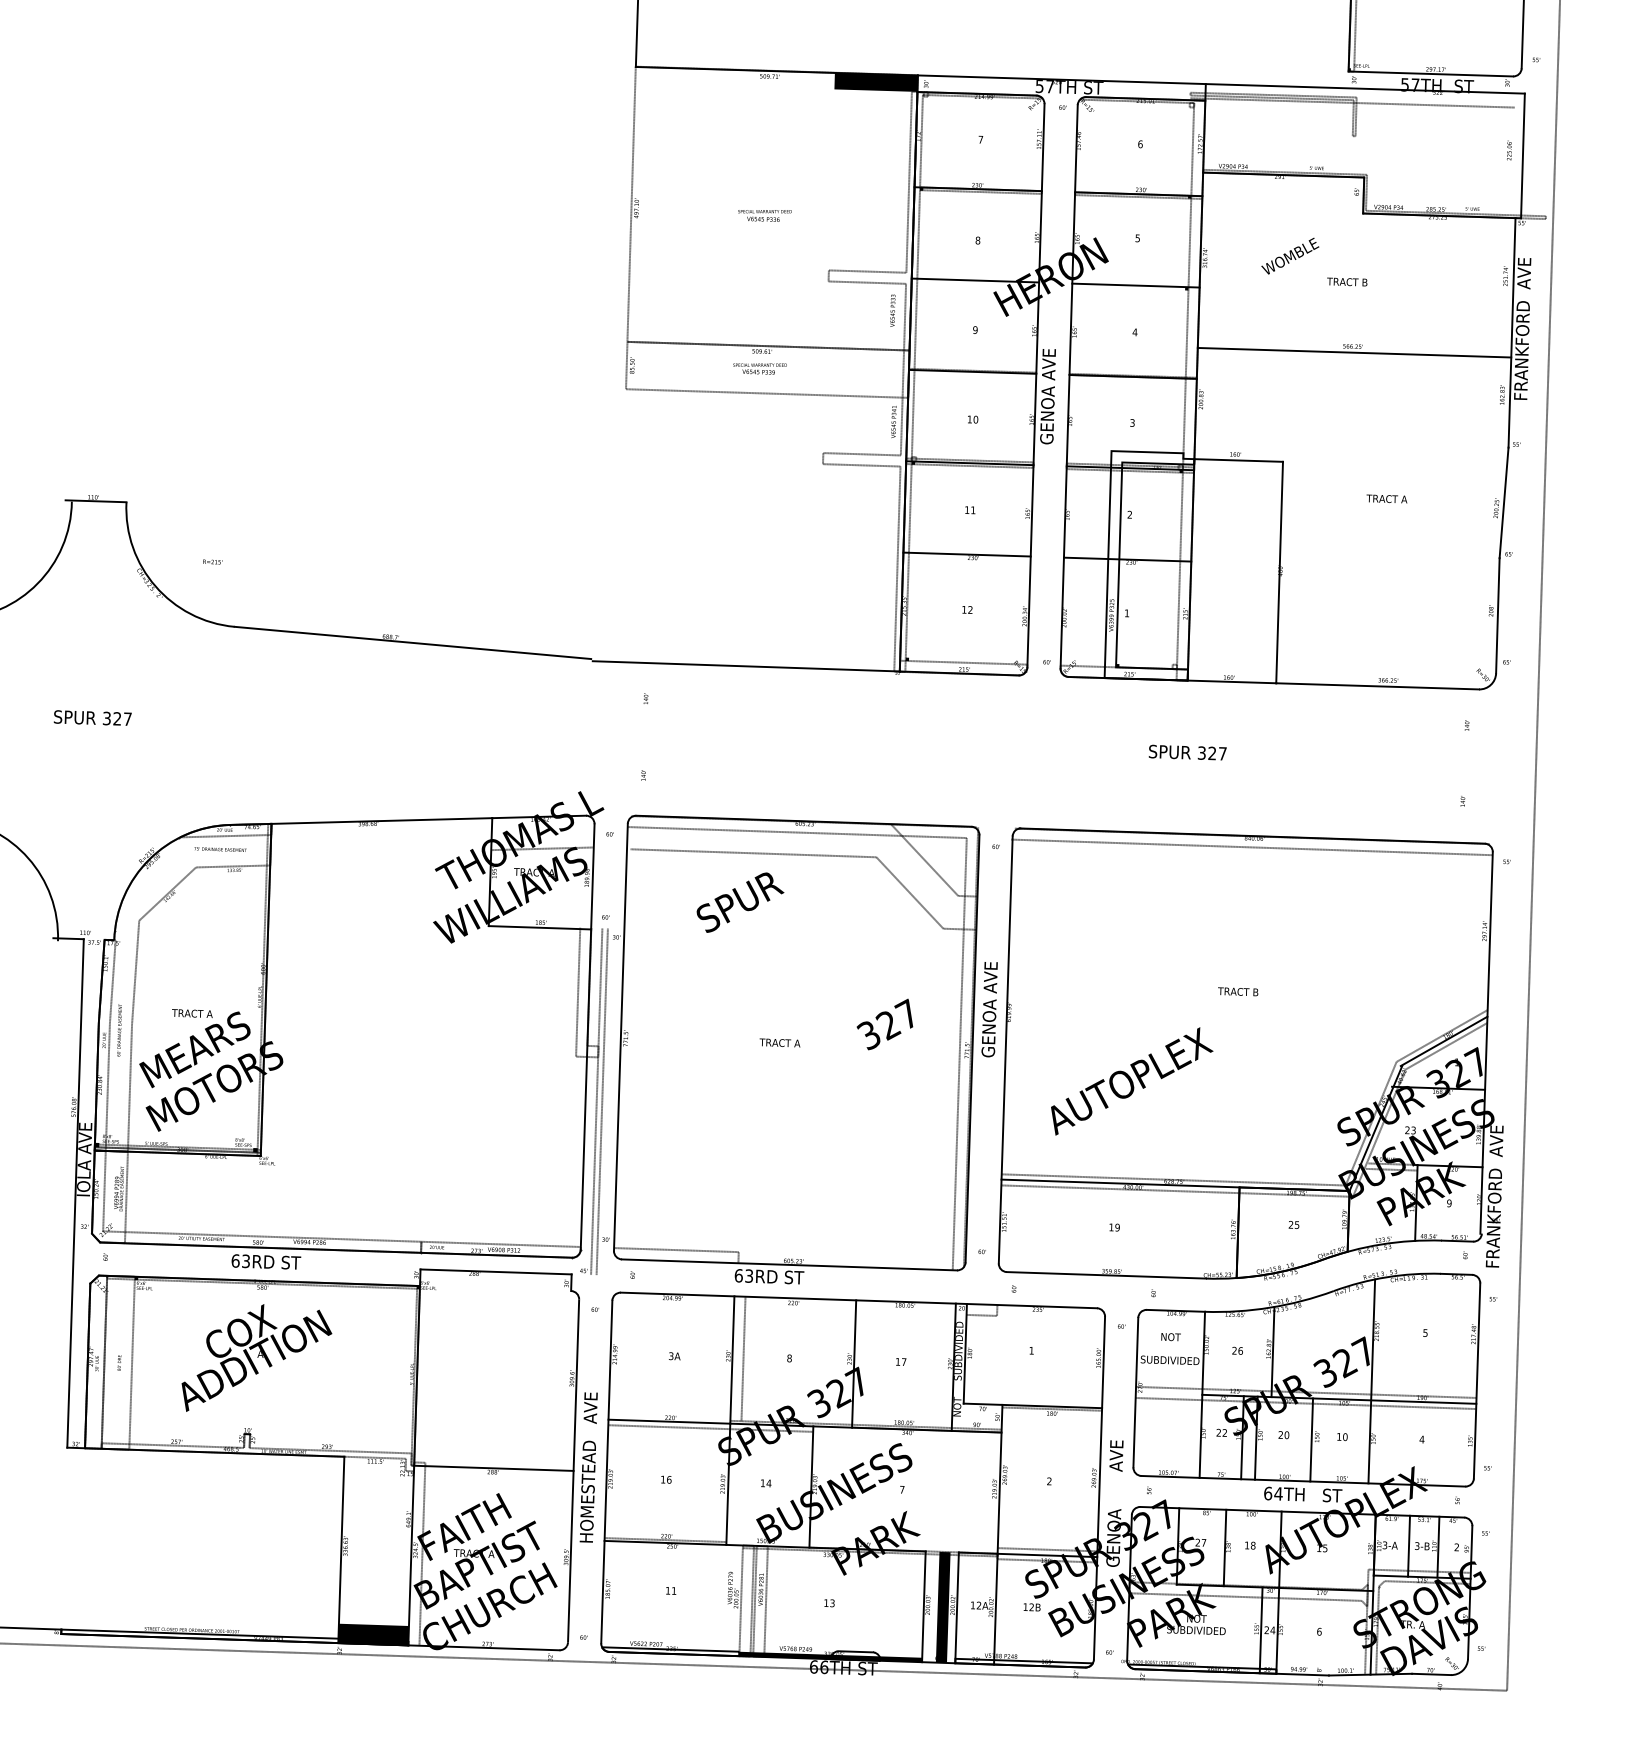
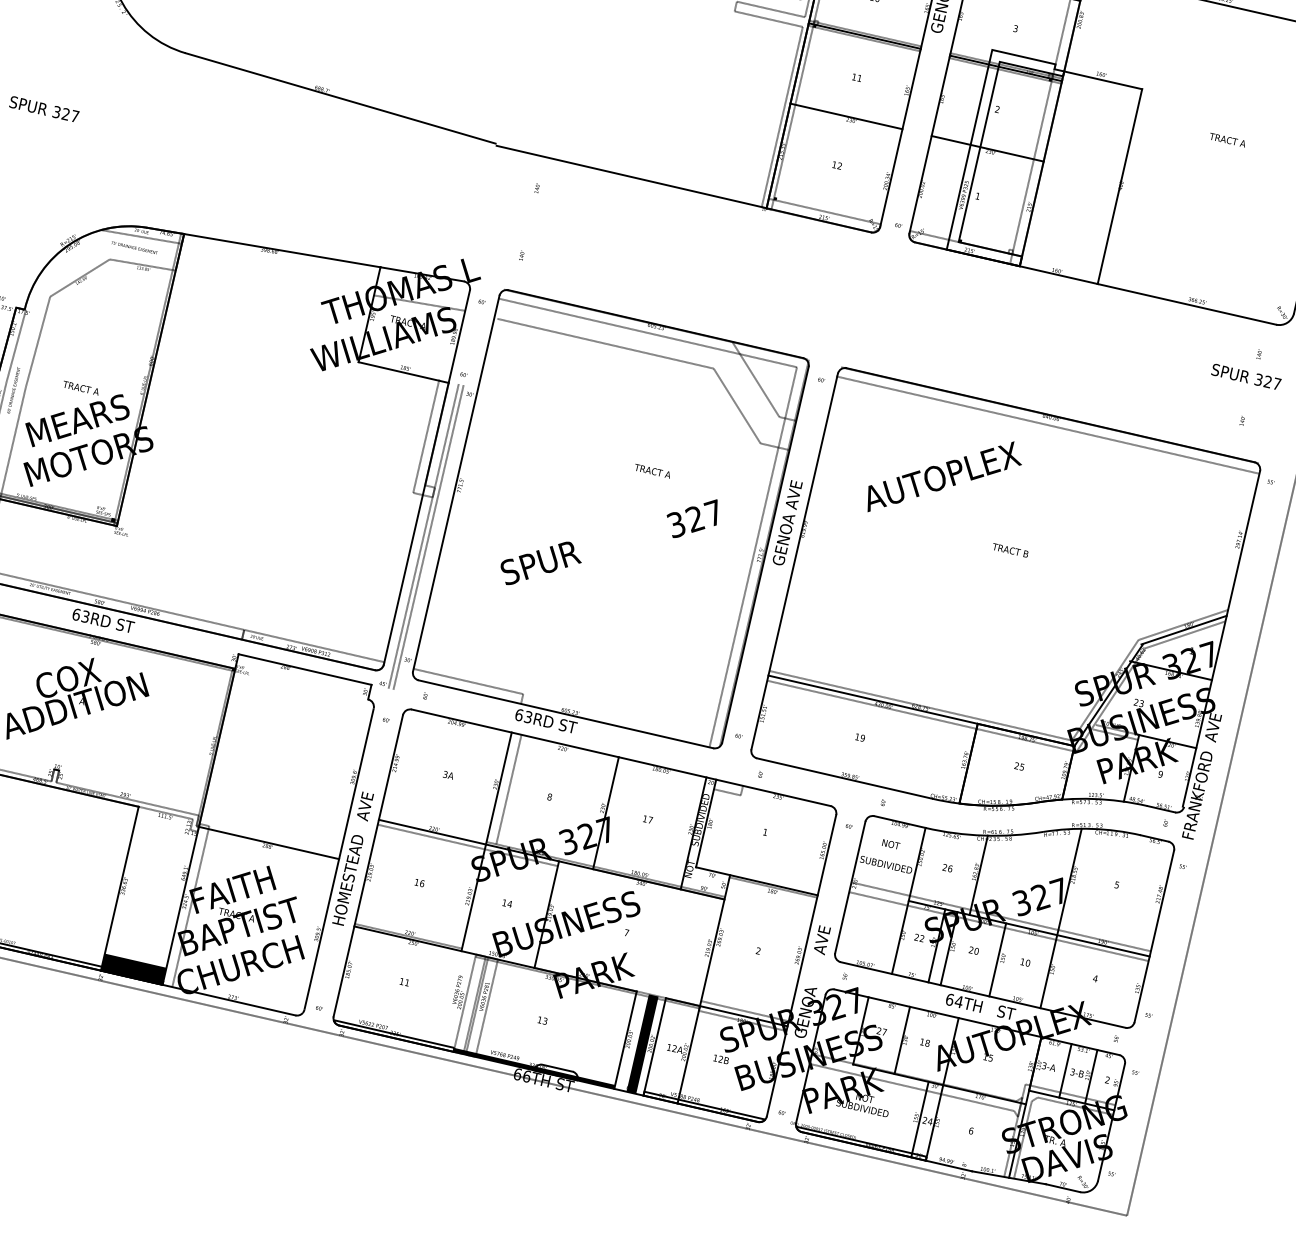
text: (1187, 752) -> (1246, 376), moved
text: (740, 902) -> (541, 563), moved
text: (779, 1042) -> (652, 470), moved
text: (1132, 1081) -> (945, 477), moved

